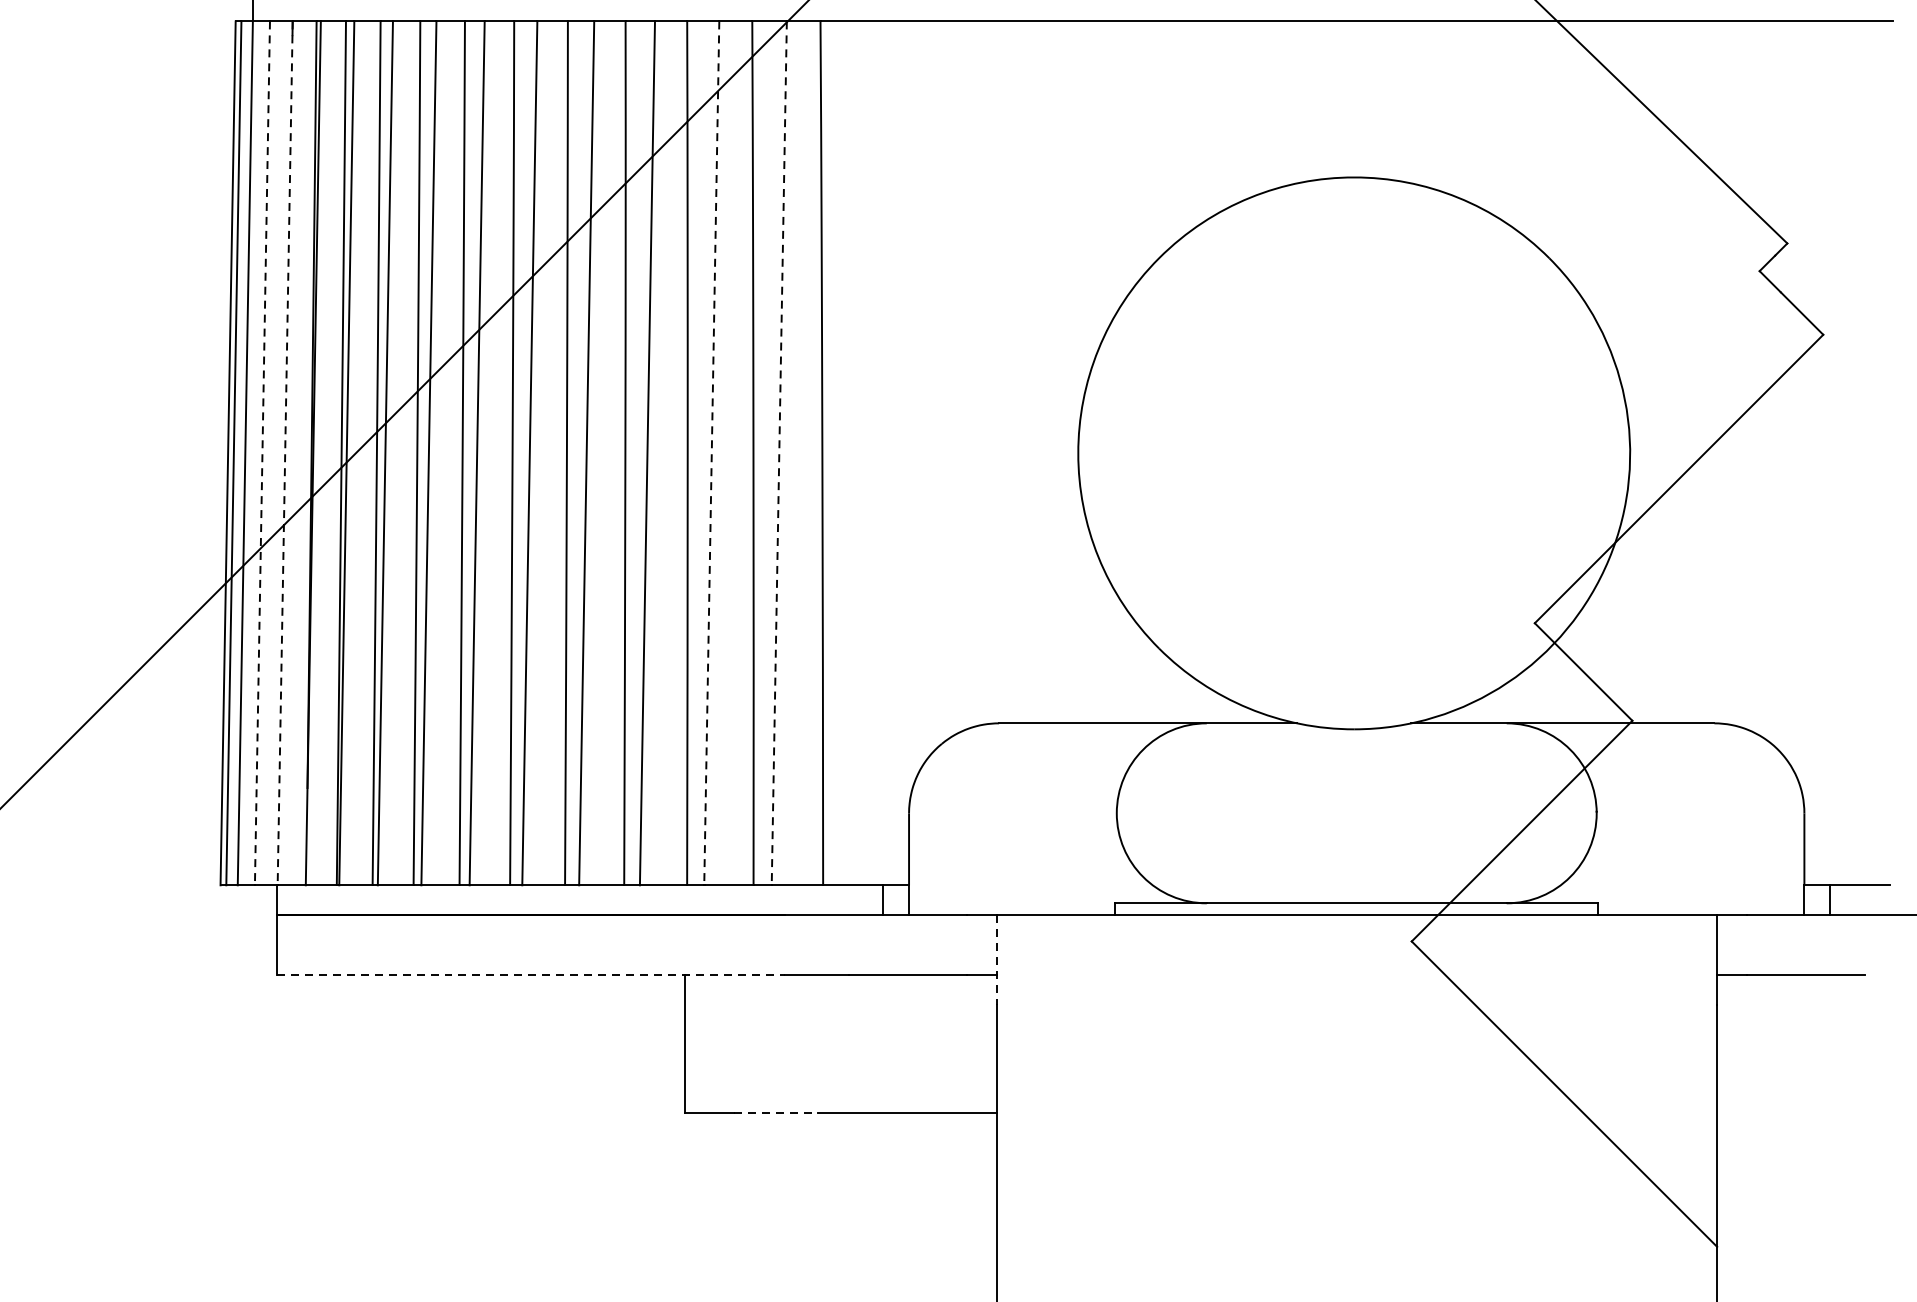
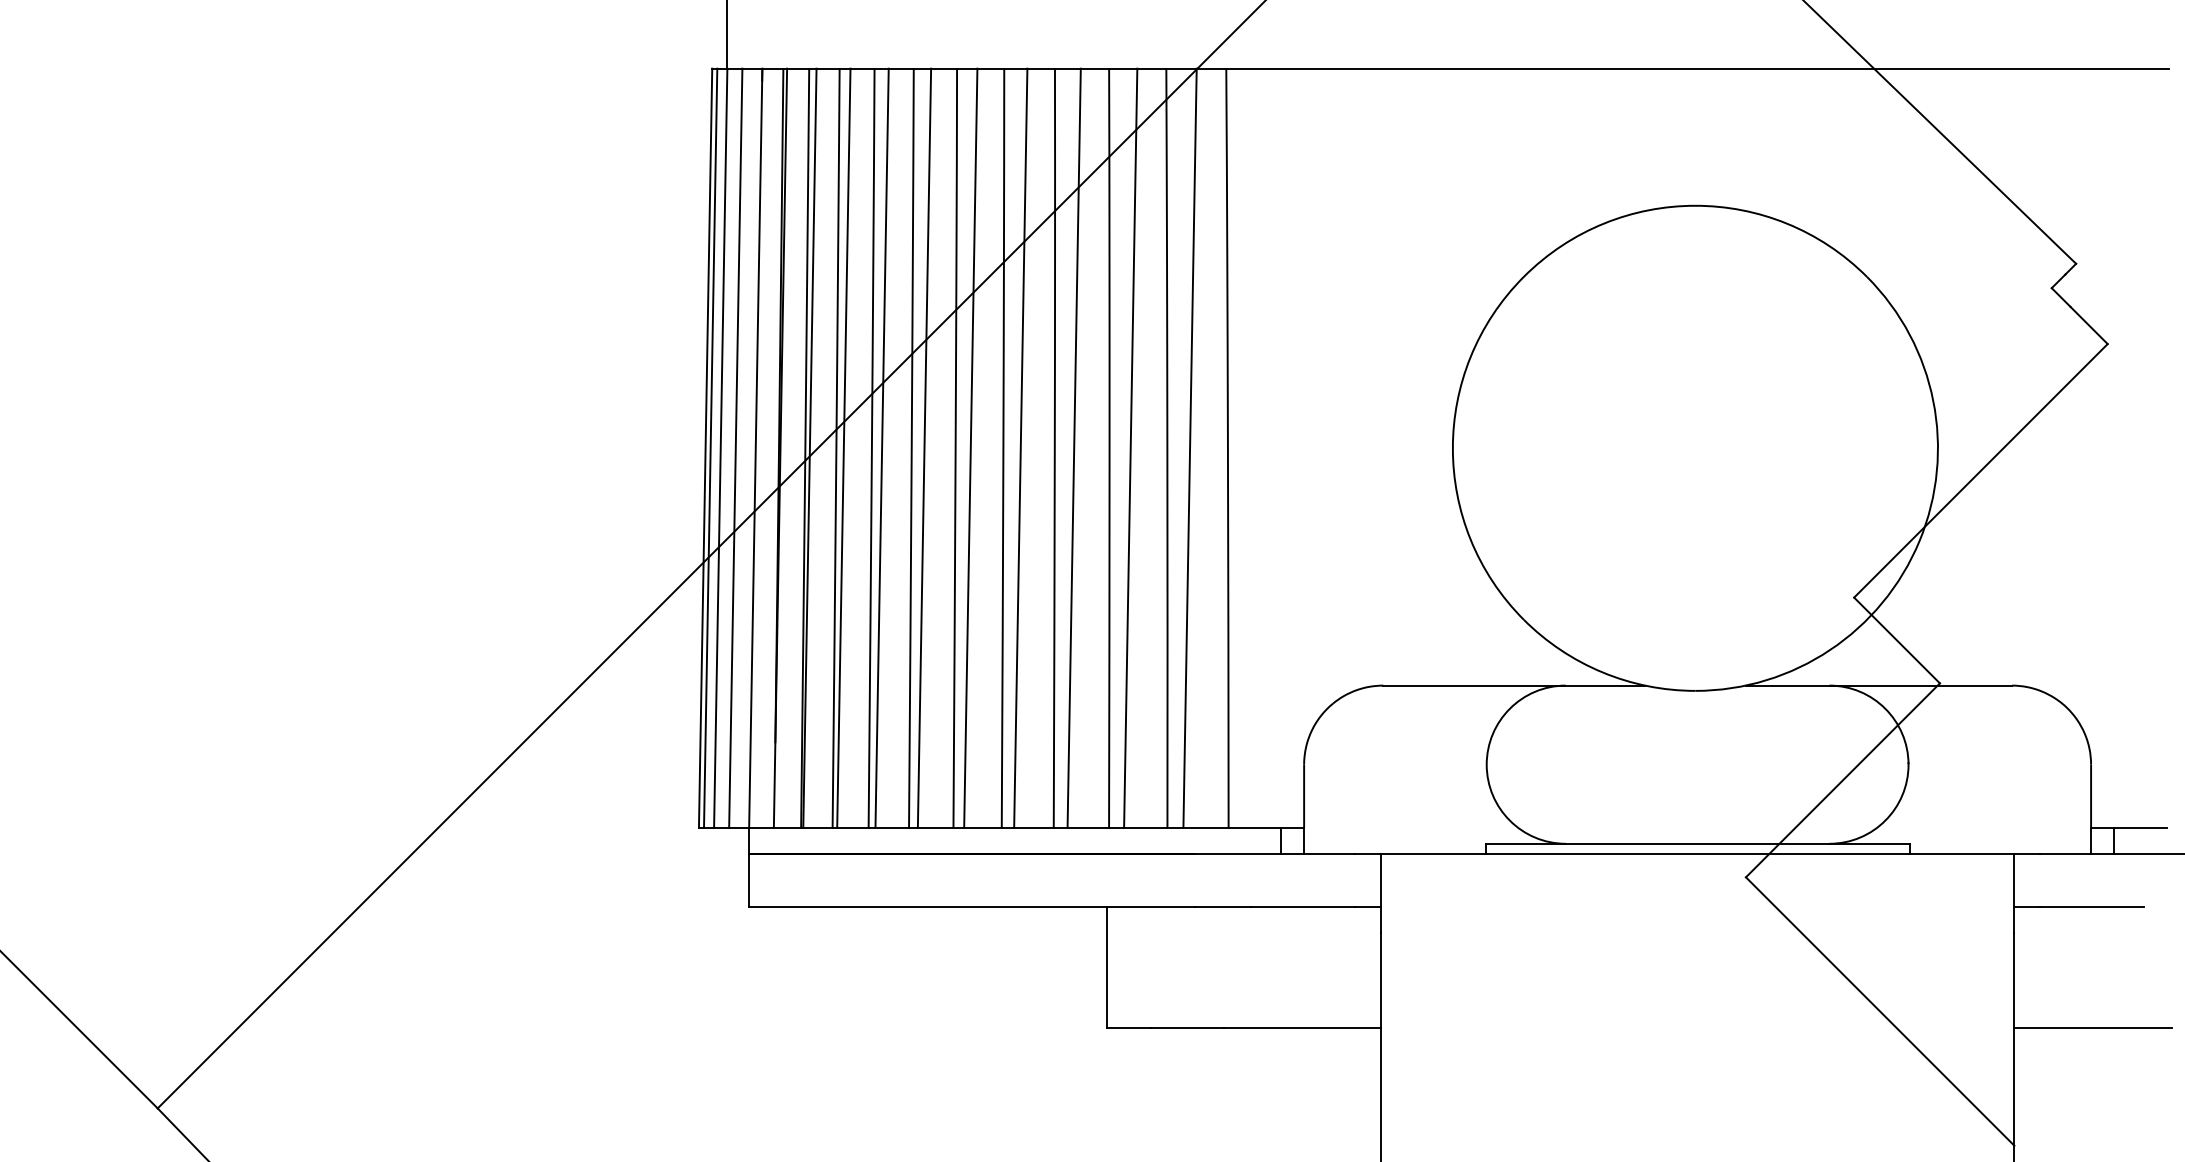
line: (262, 453) -> (735, 448), dashed -> solid
line: (284, 453) -> (755, 448), dashed -> solid
line: (711, 453) -> (1130, 448), dashed -> solid
line: (779, 453) -> (1190, 448), dashed -> solid
line: (997, 959) -> (1381, 893), dashed -> solid
line: (531, 975) -> (972, 907), dashed -> solid
line: (776, 1113) -> (1187, 1028), dashed -> solid
line: (1805, 1113) -> (2092, 1028), added

